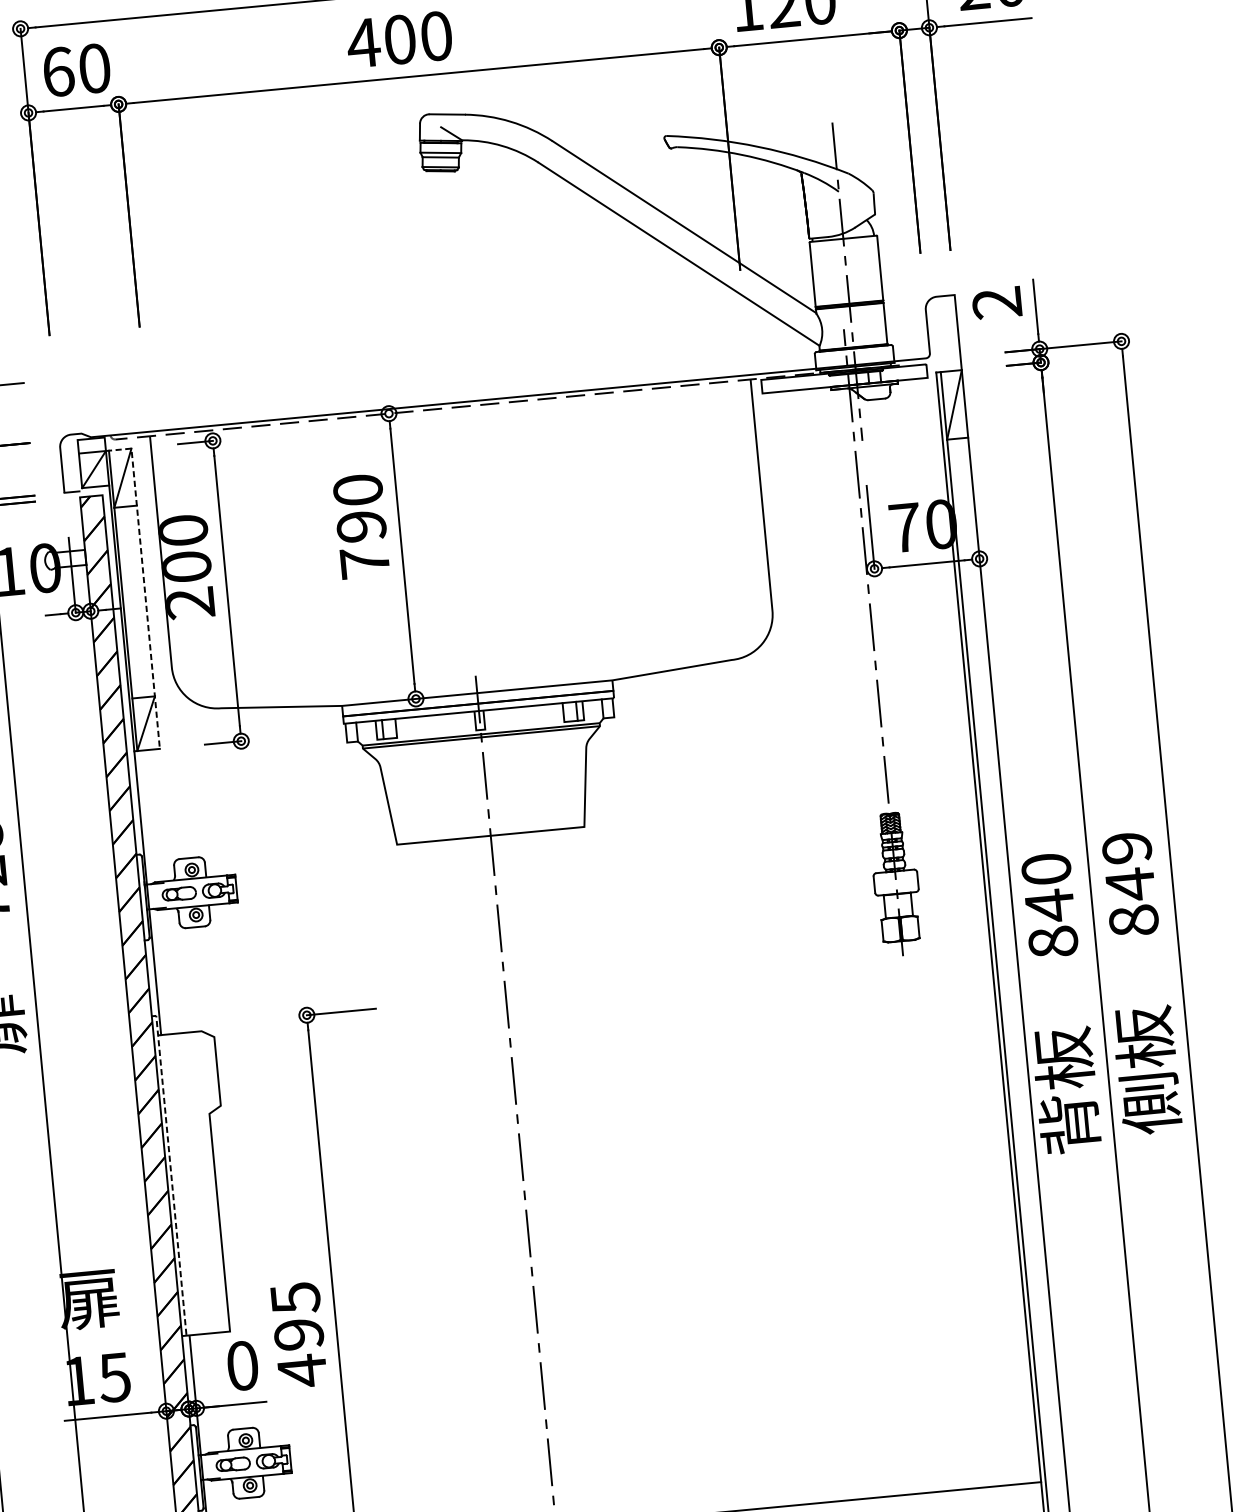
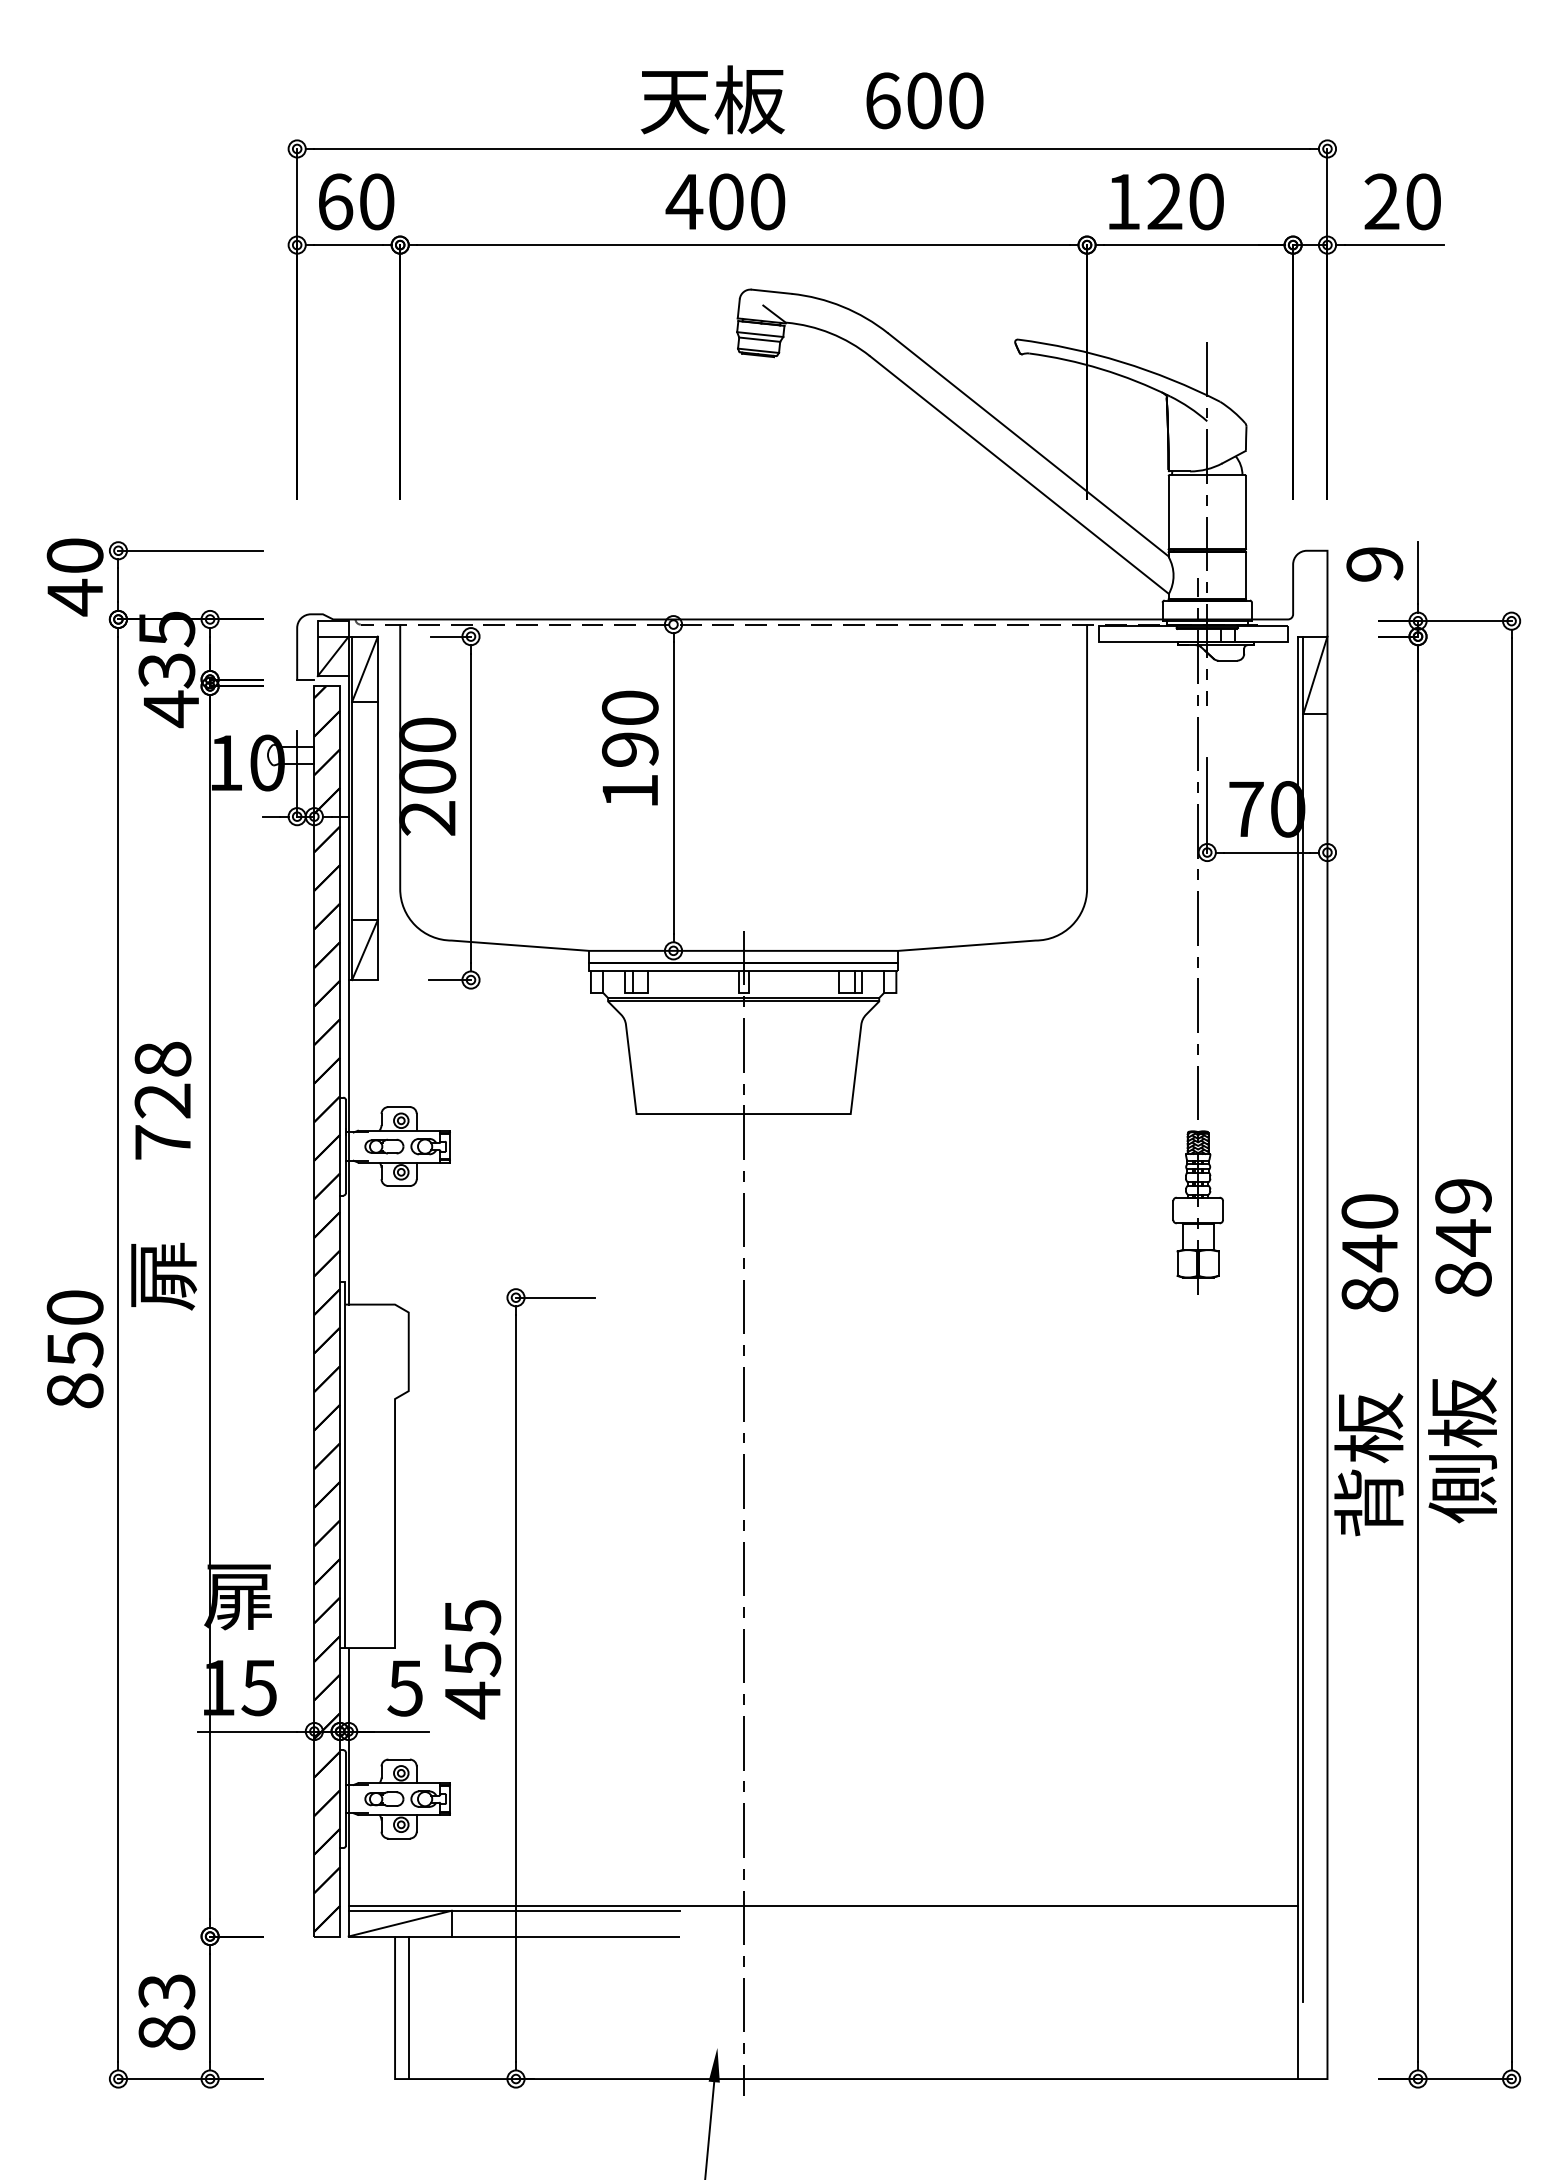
text: (996, 303) -> (1374, 564), 2 -> 9
text: (364, 562) -> (629, 790), 790 -> 190
line: (144, 585) -> (377, 793), dashed -> solid
line: (171, 1173) -> (345, 1462), dashed -> solid
text: (298, 1335) -> (472, 1659), 495 -> 455
text: (241, 1365) -> (404, 1687), 0 -> 5

